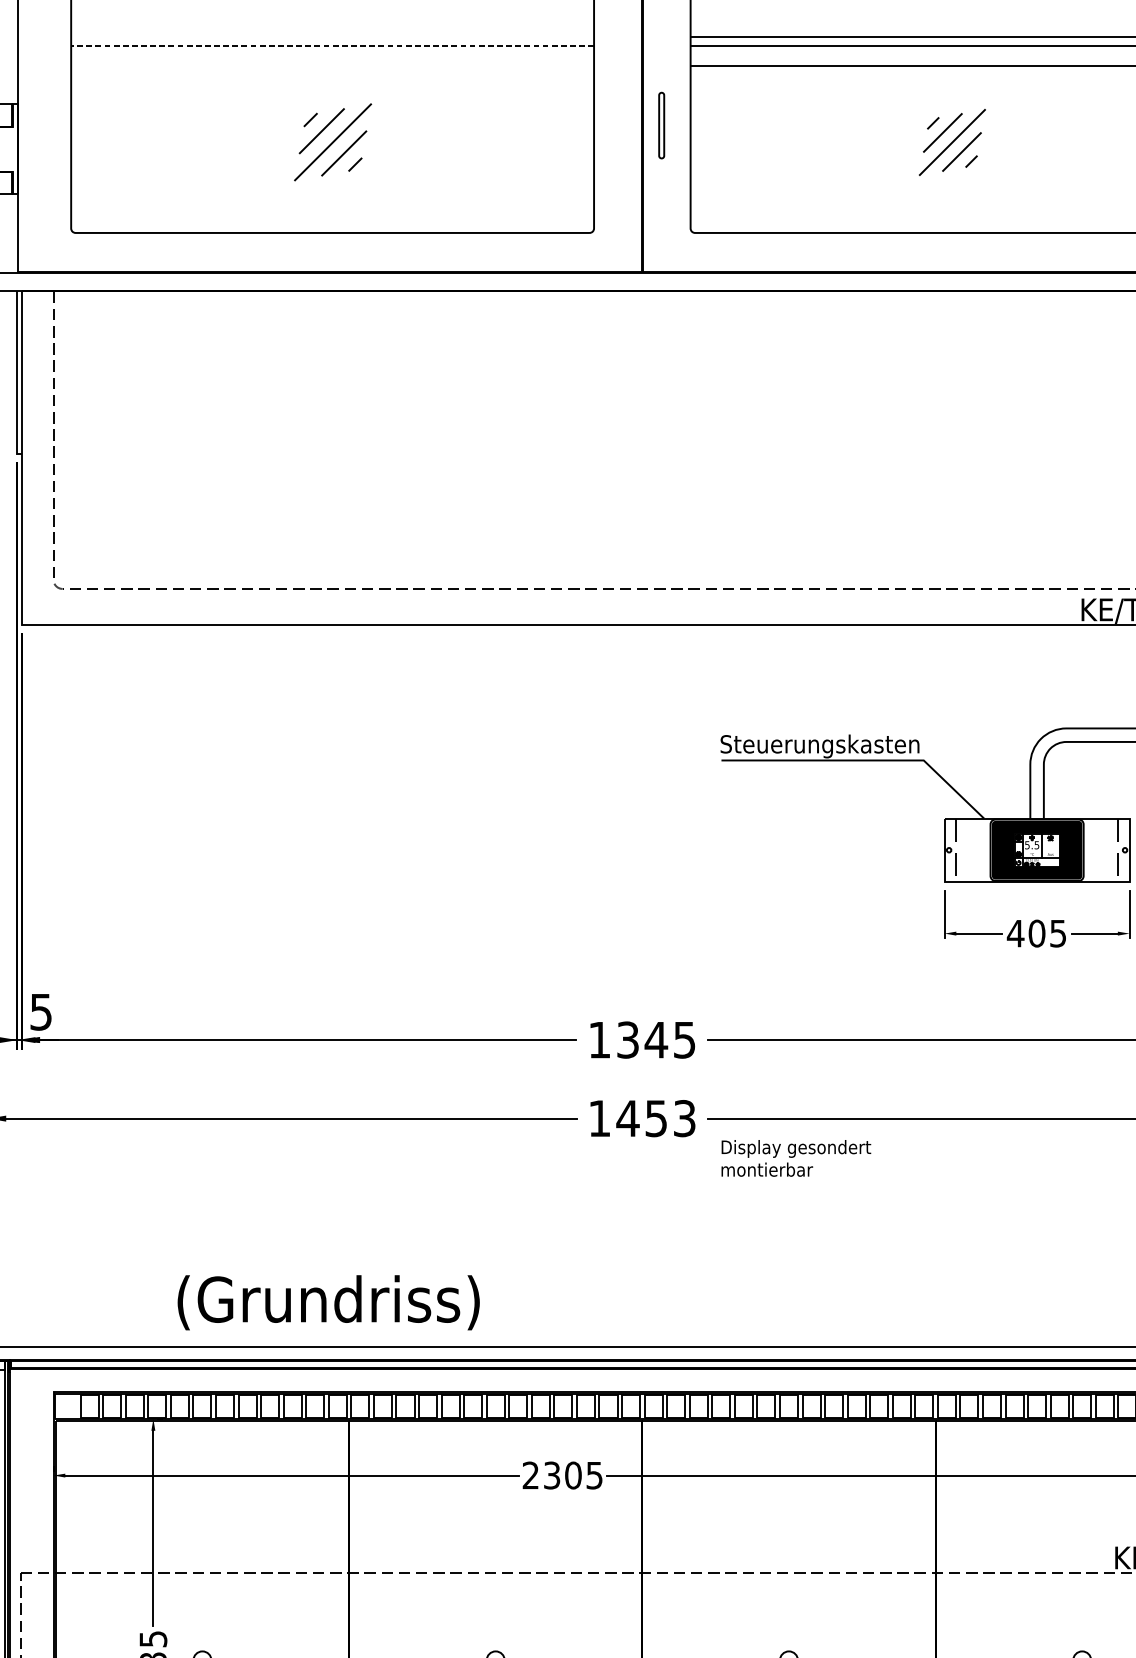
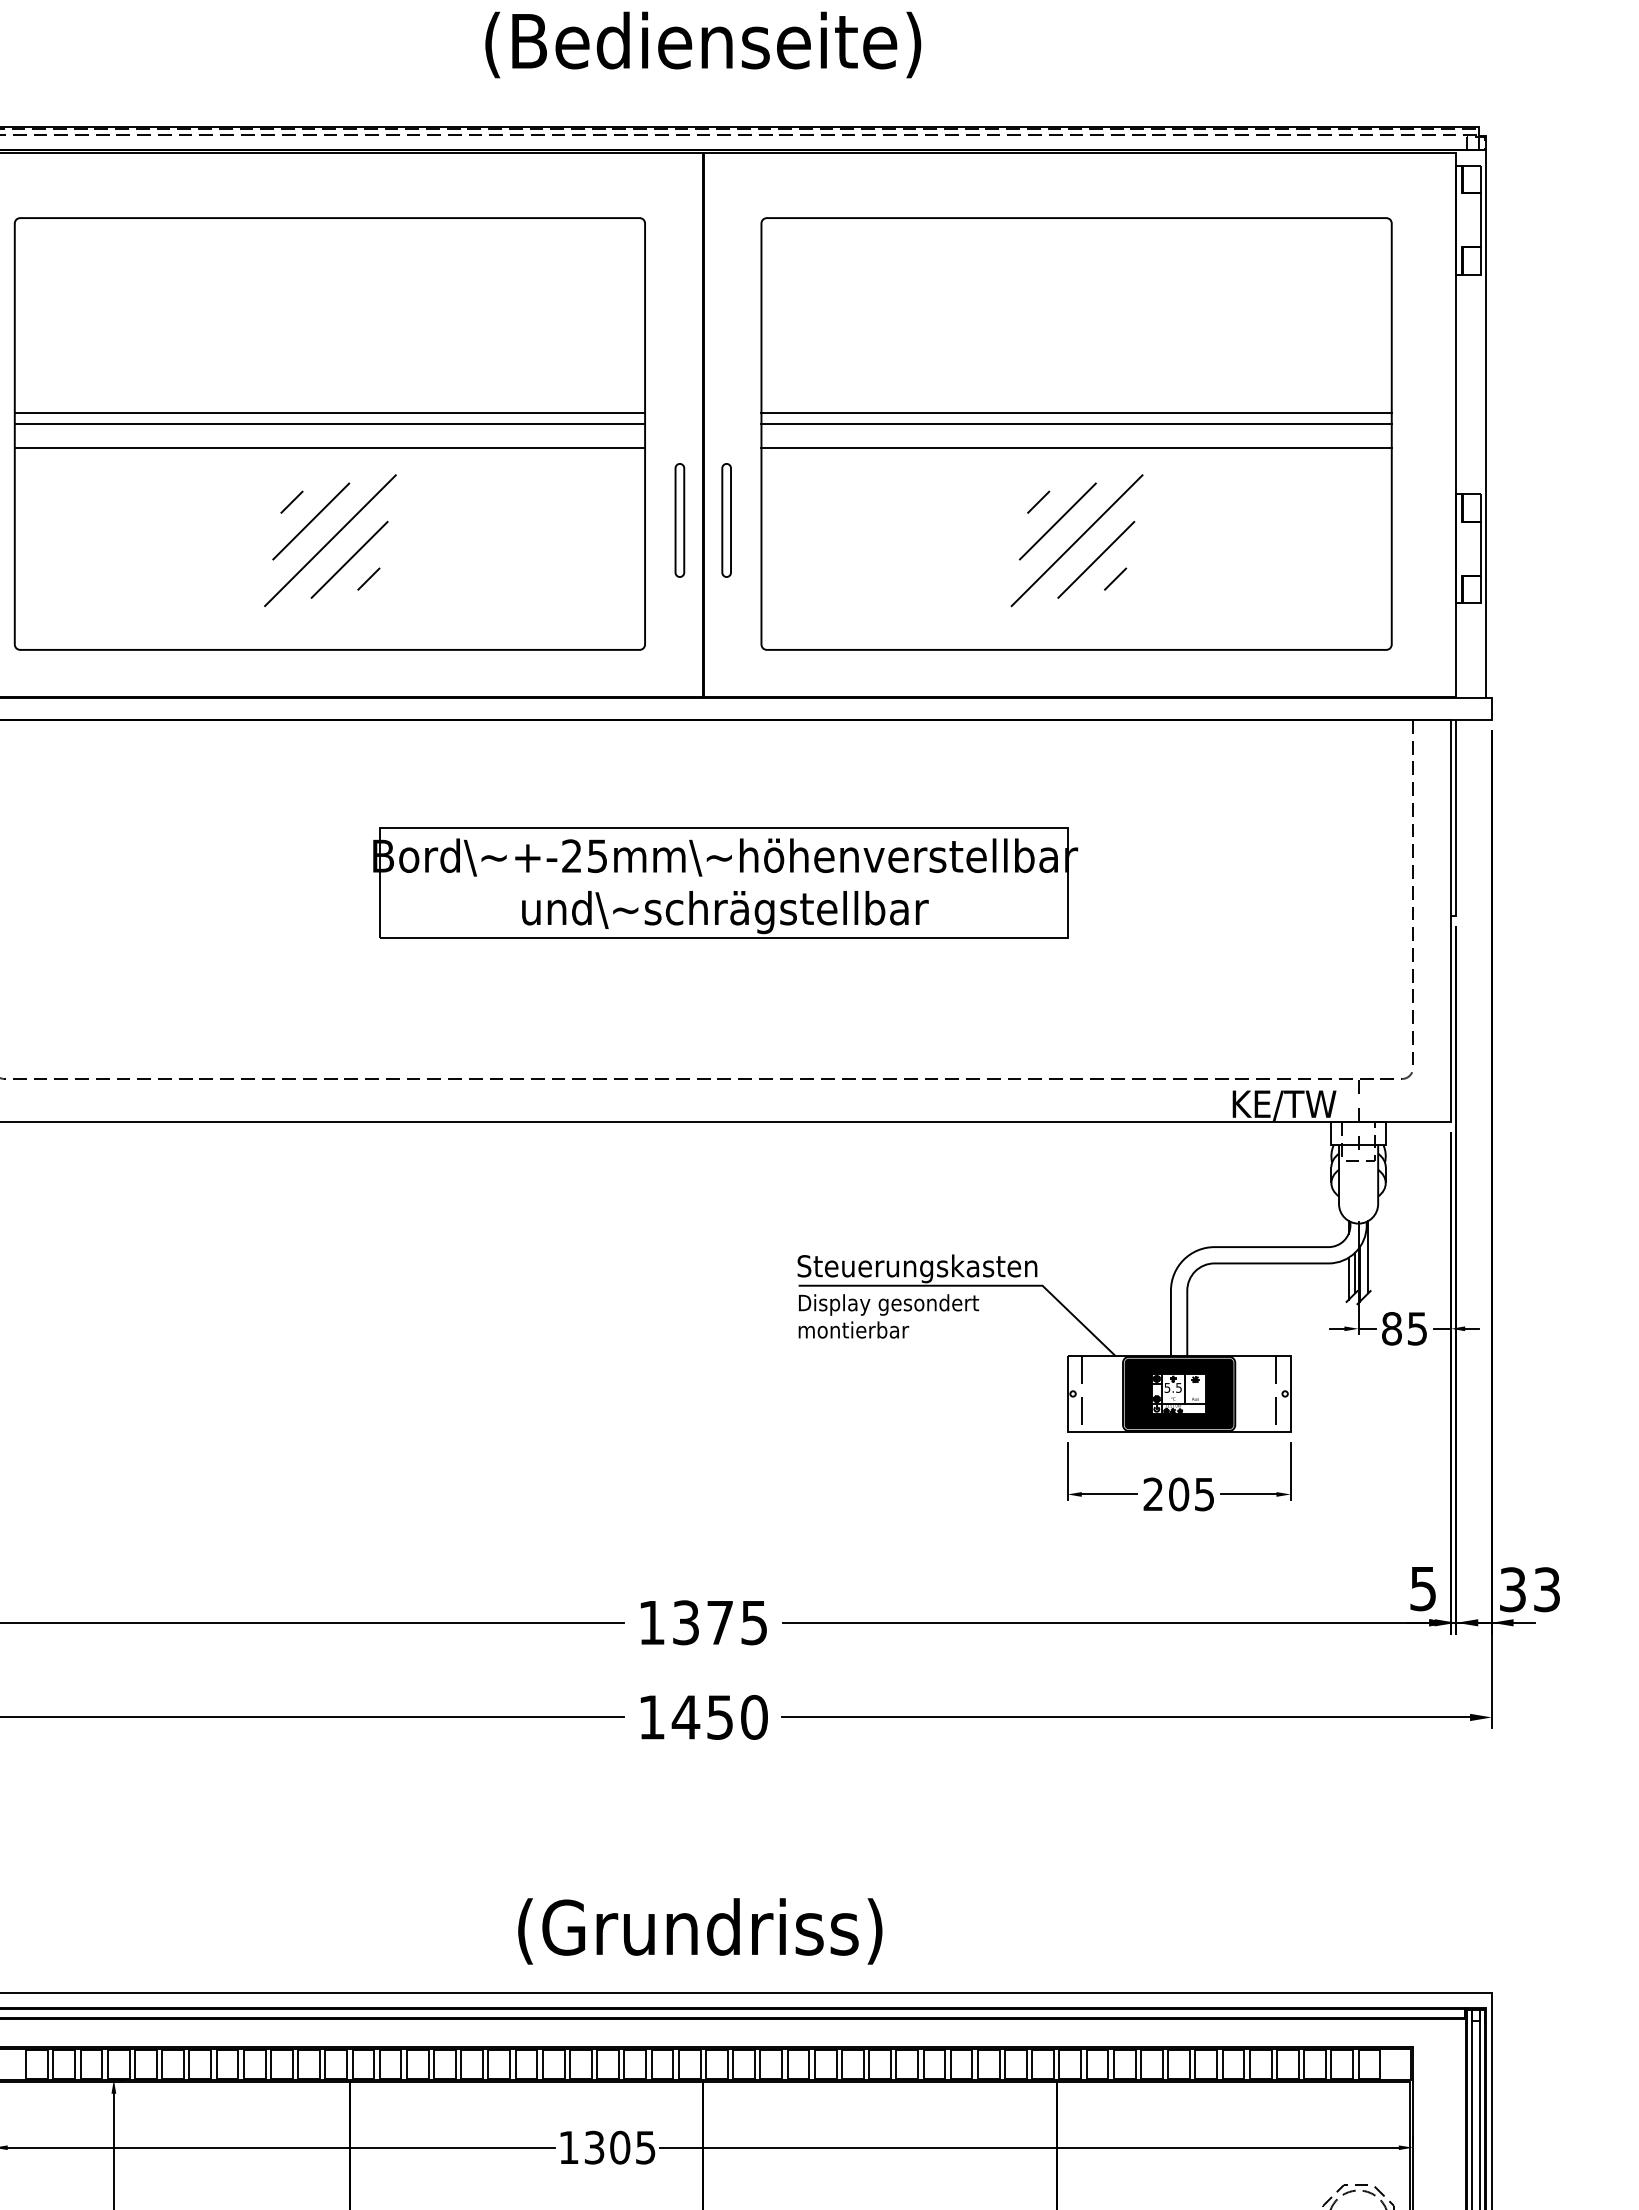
line: (332, 36) -> (329, 413), added
line: (332, 45) -> (329, 424), dashed -> solid
line: (332, 65) -> (329, 448), added
part: (622, 125) -> (679, 520), added
part: (661, 125) -> (726, 520), size x1.43
part: (333, 142) -> (330, 540), size x1.43
part: (951, 142) -> (1076, 540), size x1.67
part: (660, 425) -> (725, 882), added
text: (1015, 932) -> (1152, 1493), 405 -> 205
text: (656, 1039) -> (720, 1622), 1345 -> 1375
text: (684, 1118) -> (754, 1717), 1453 -> 1450
text: (795, 1158) -> (888, 1316), moved
text: (328, 1302) -> (700, 1931), moved
text: (530, 1474) -> (568, 2146), 2305 -> 1305

